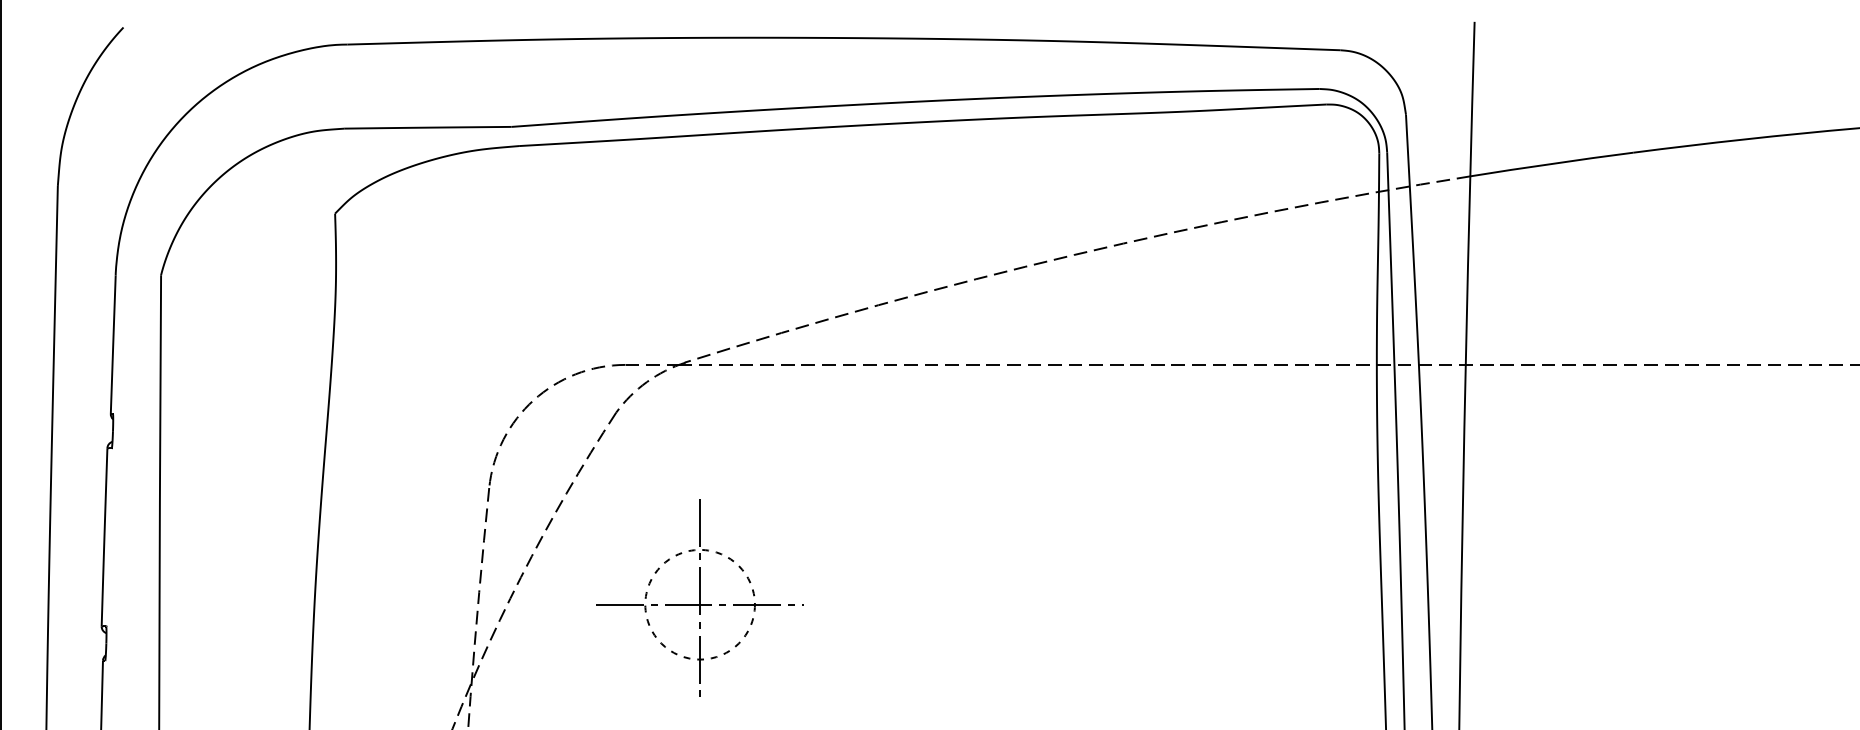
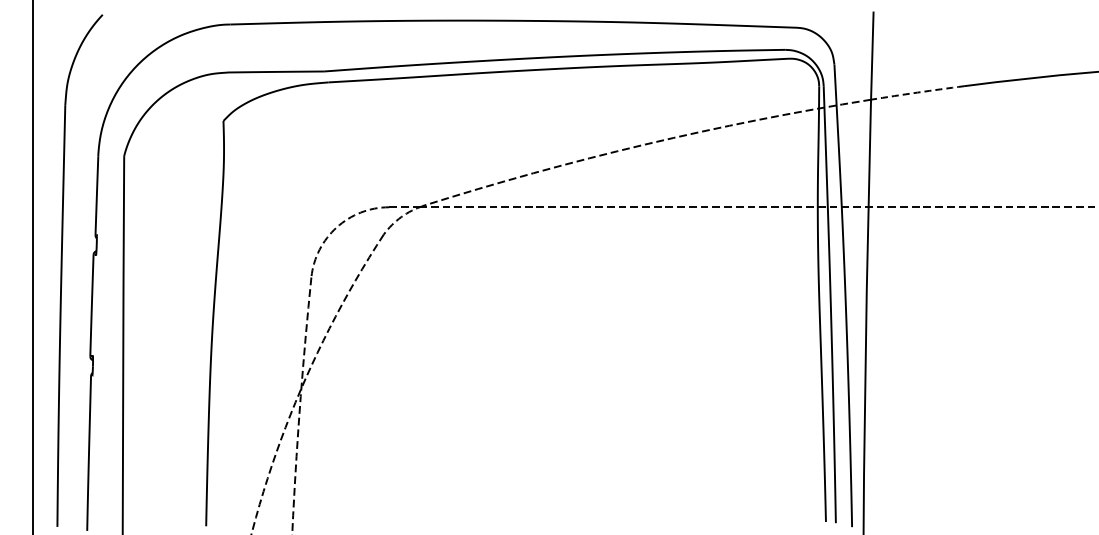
arc: (1551, 163) -> (917, 92), solid -> dashed
part: (699, 598) -> (431, 340), removed

